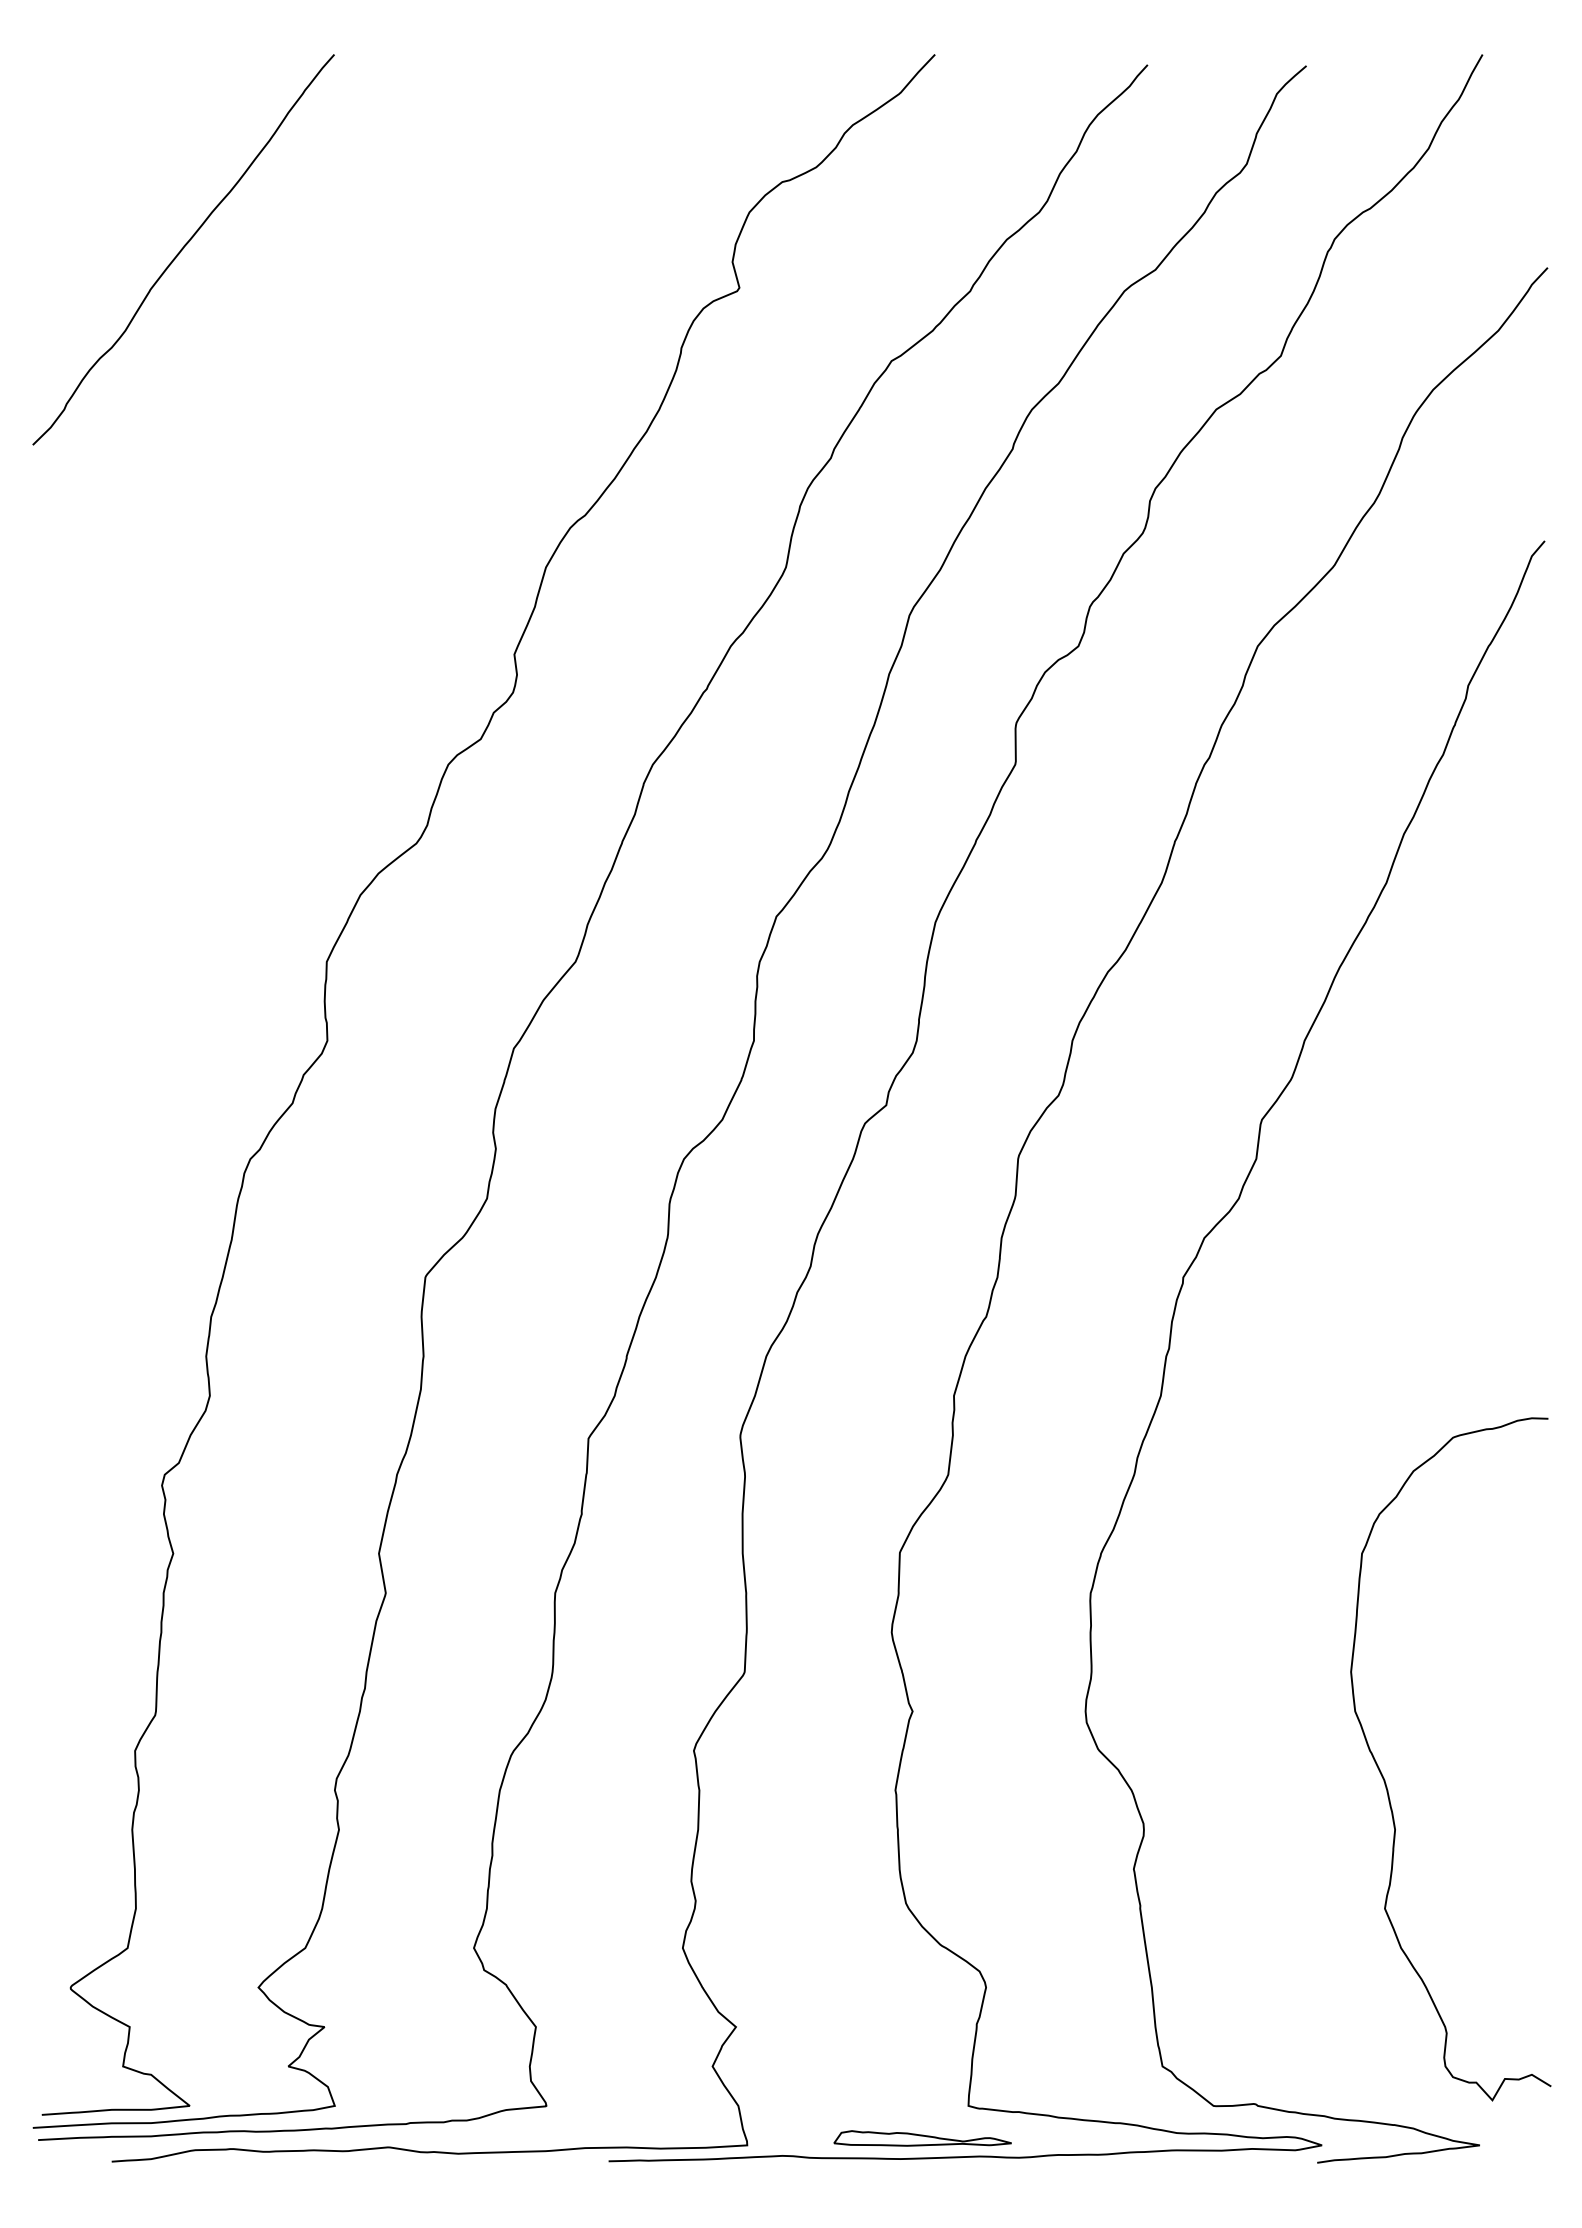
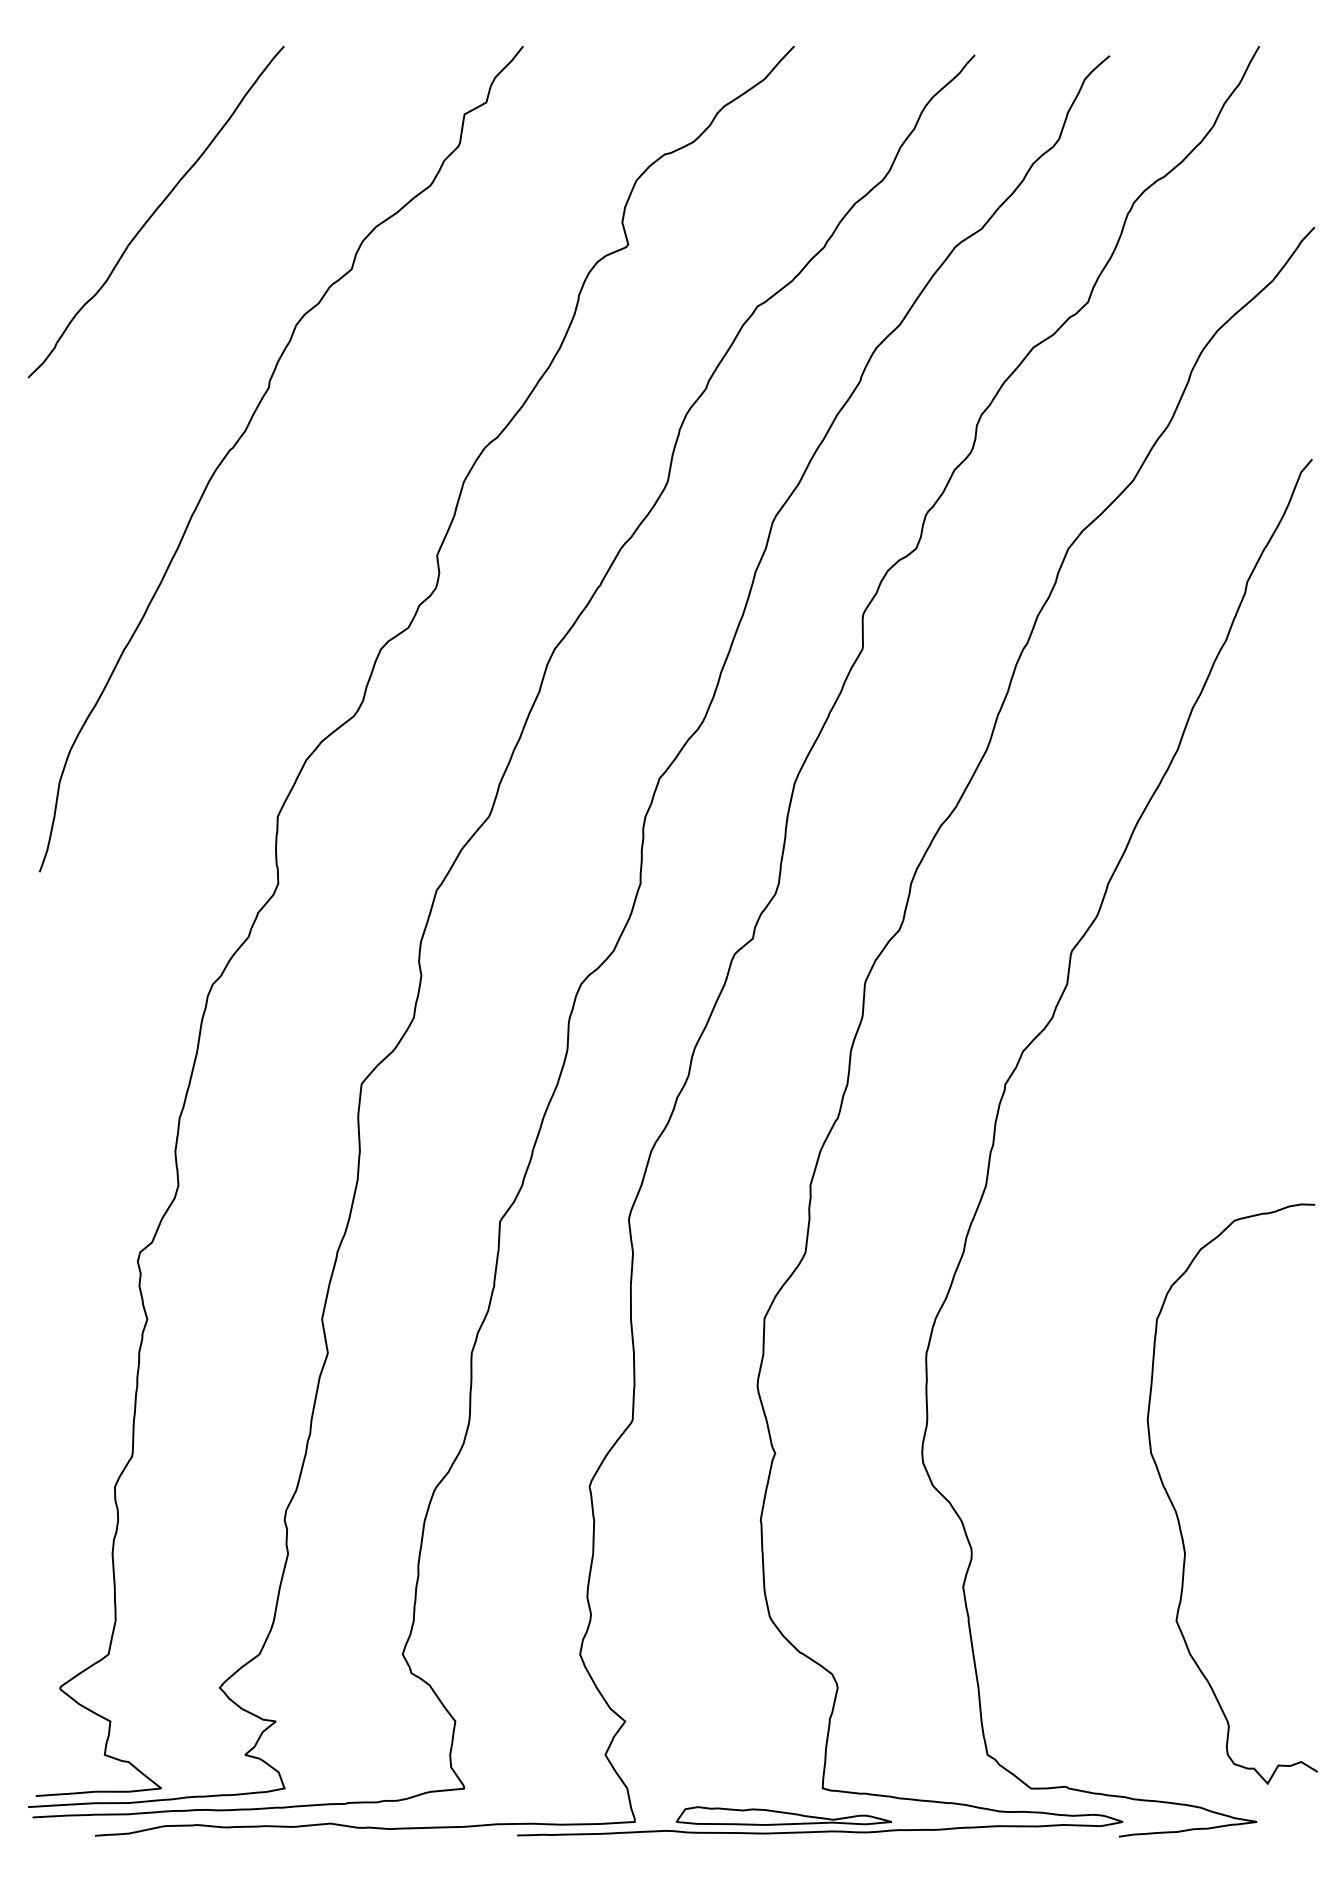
curve: (289, 508) -> (246, 431), added
part: (922, 2138) -> (783, 1816), size x1.43

